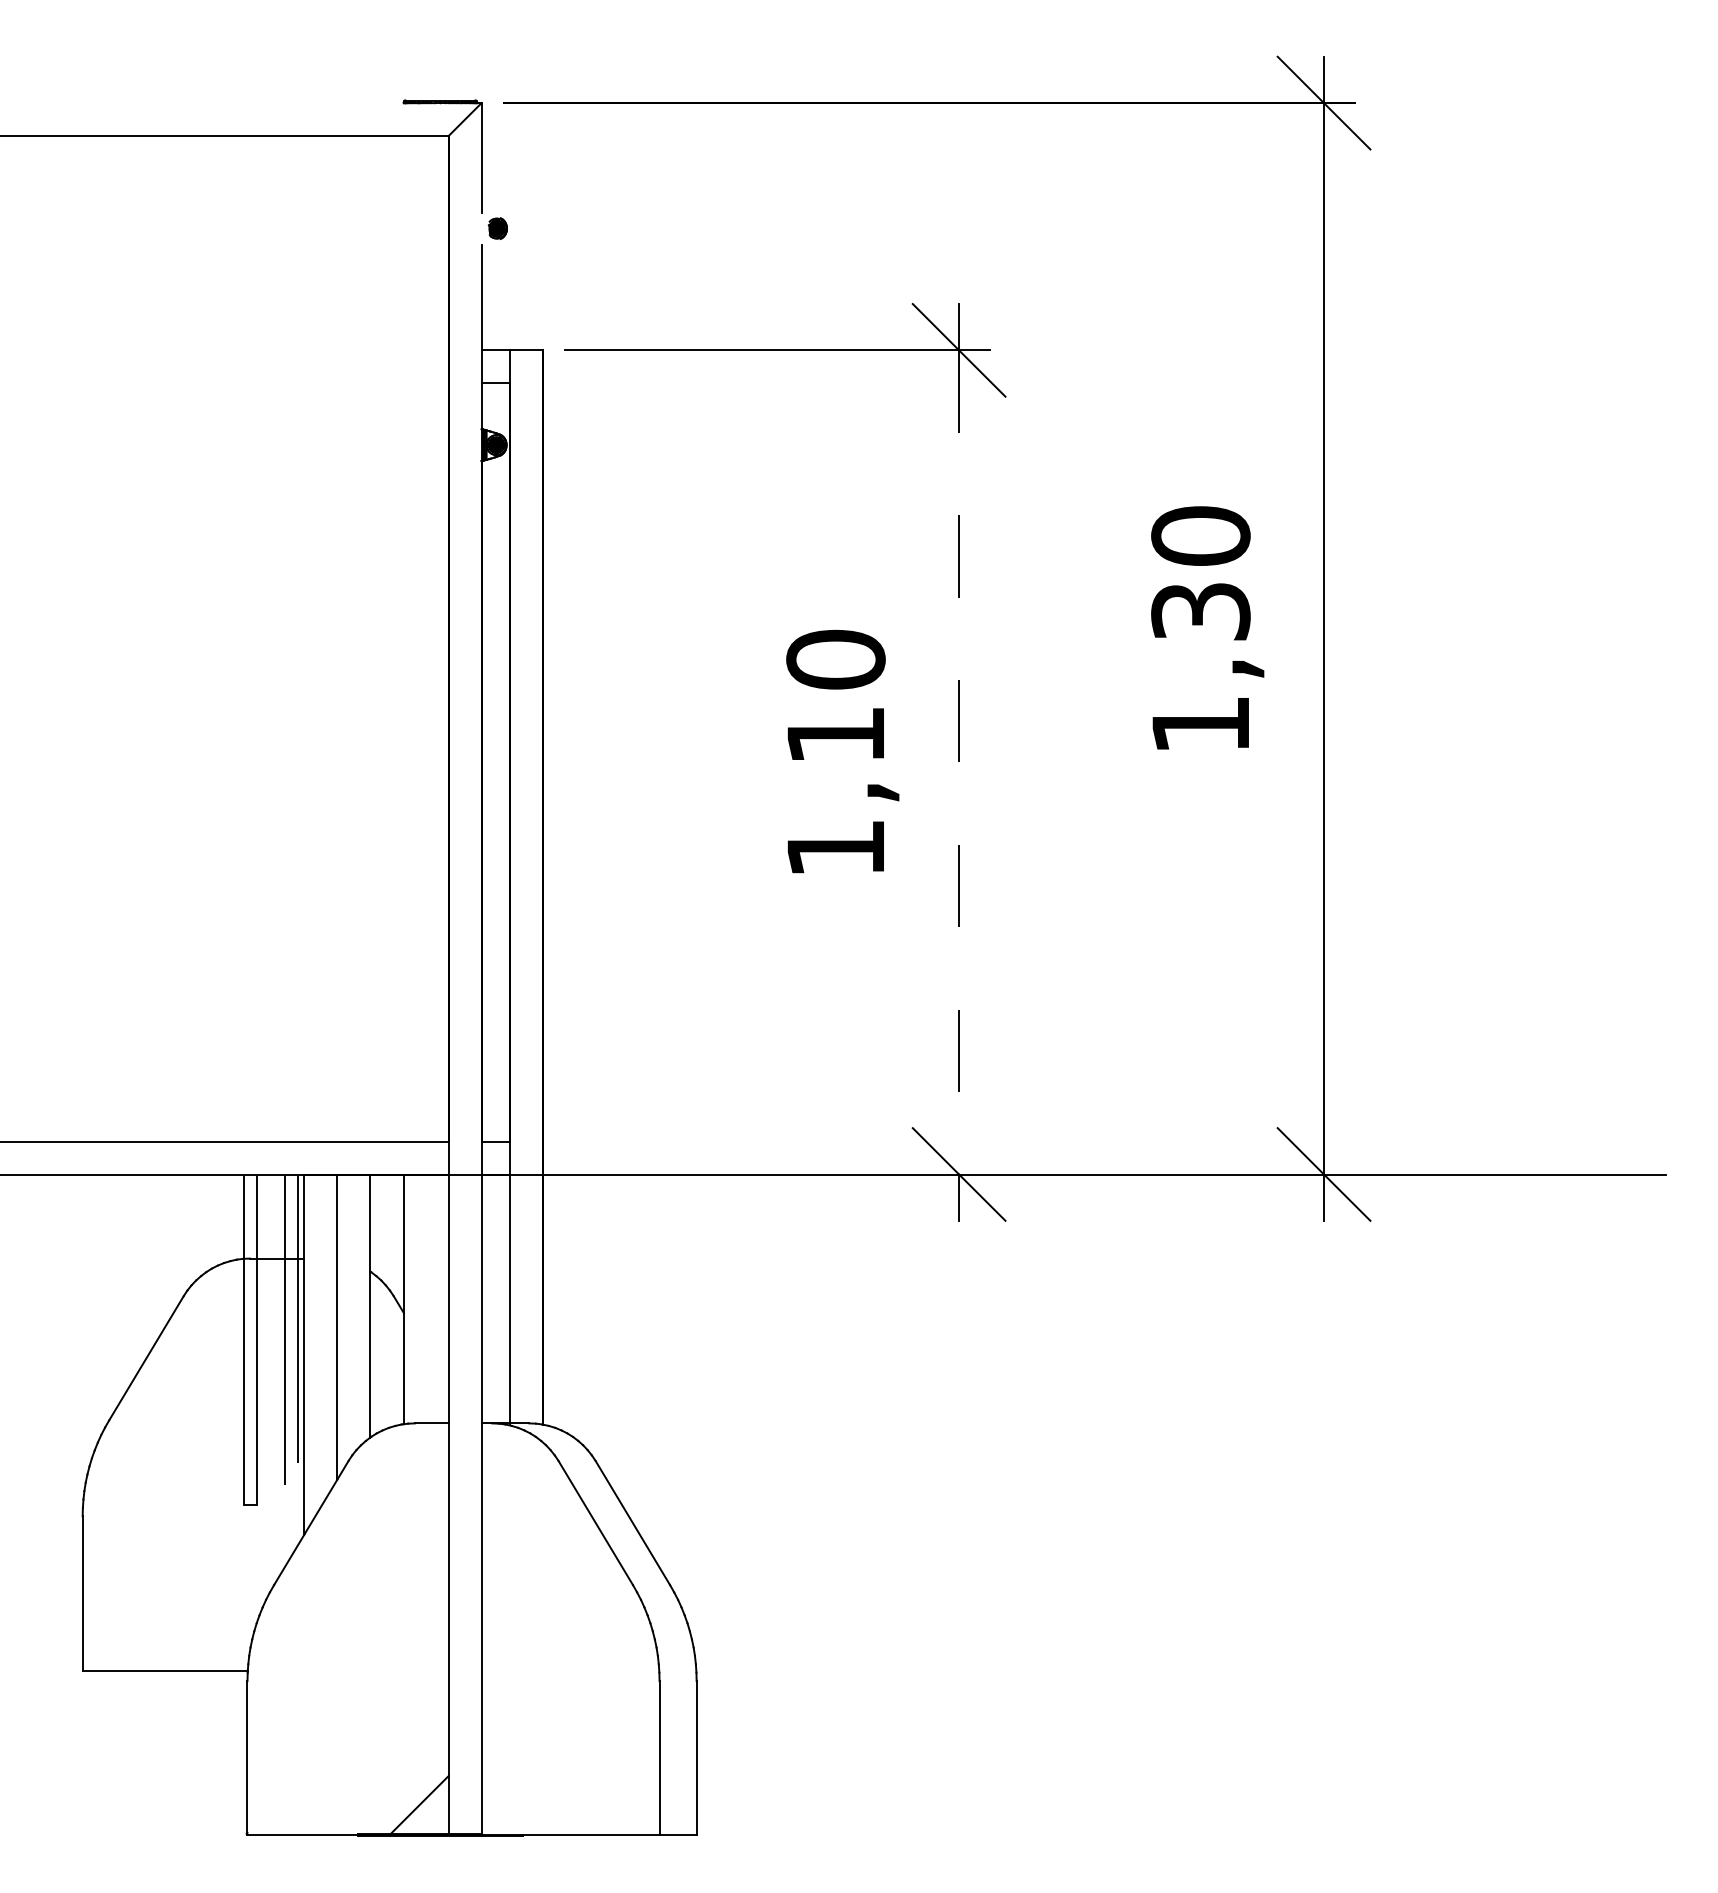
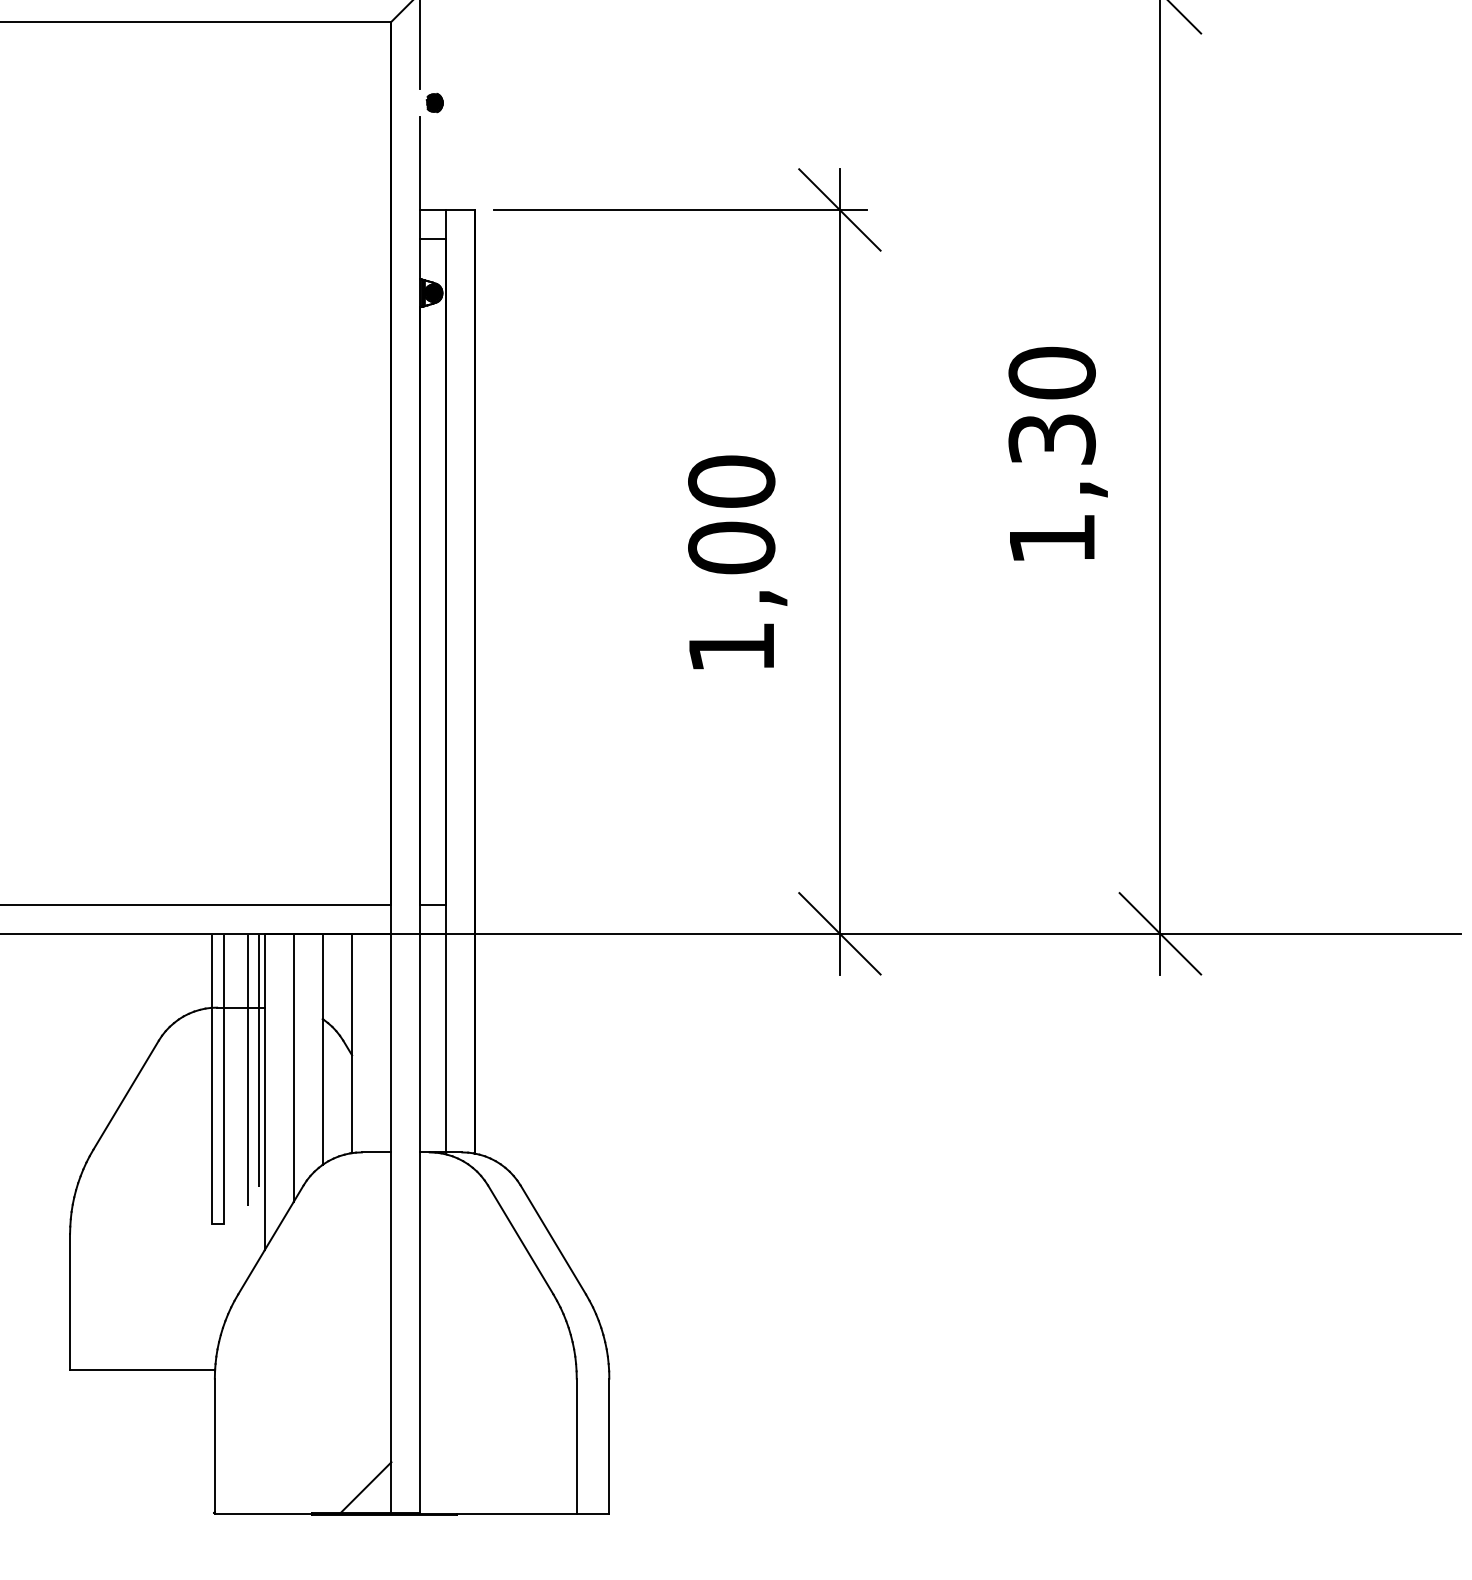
text: (835, 735) -> (731, 548), 1,10 -> 1,00
line: (959, 762) -> (840, 571), dashed -> solid

